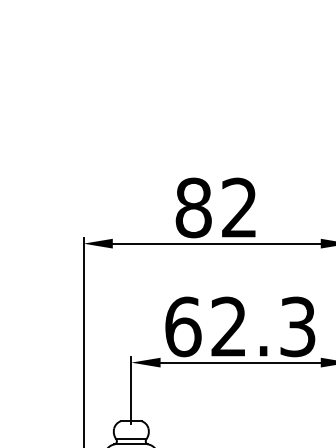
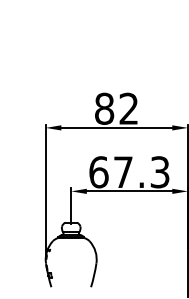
text: (229, 325) -> (123, 171), 62.3 -> 67.3

